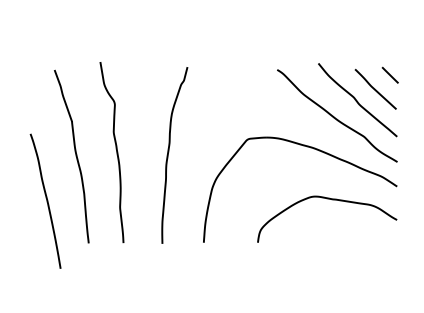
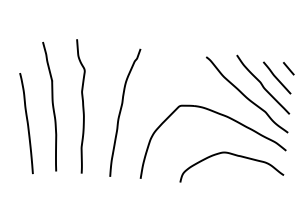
curve: (46, 200) -> (27, 123), moved

